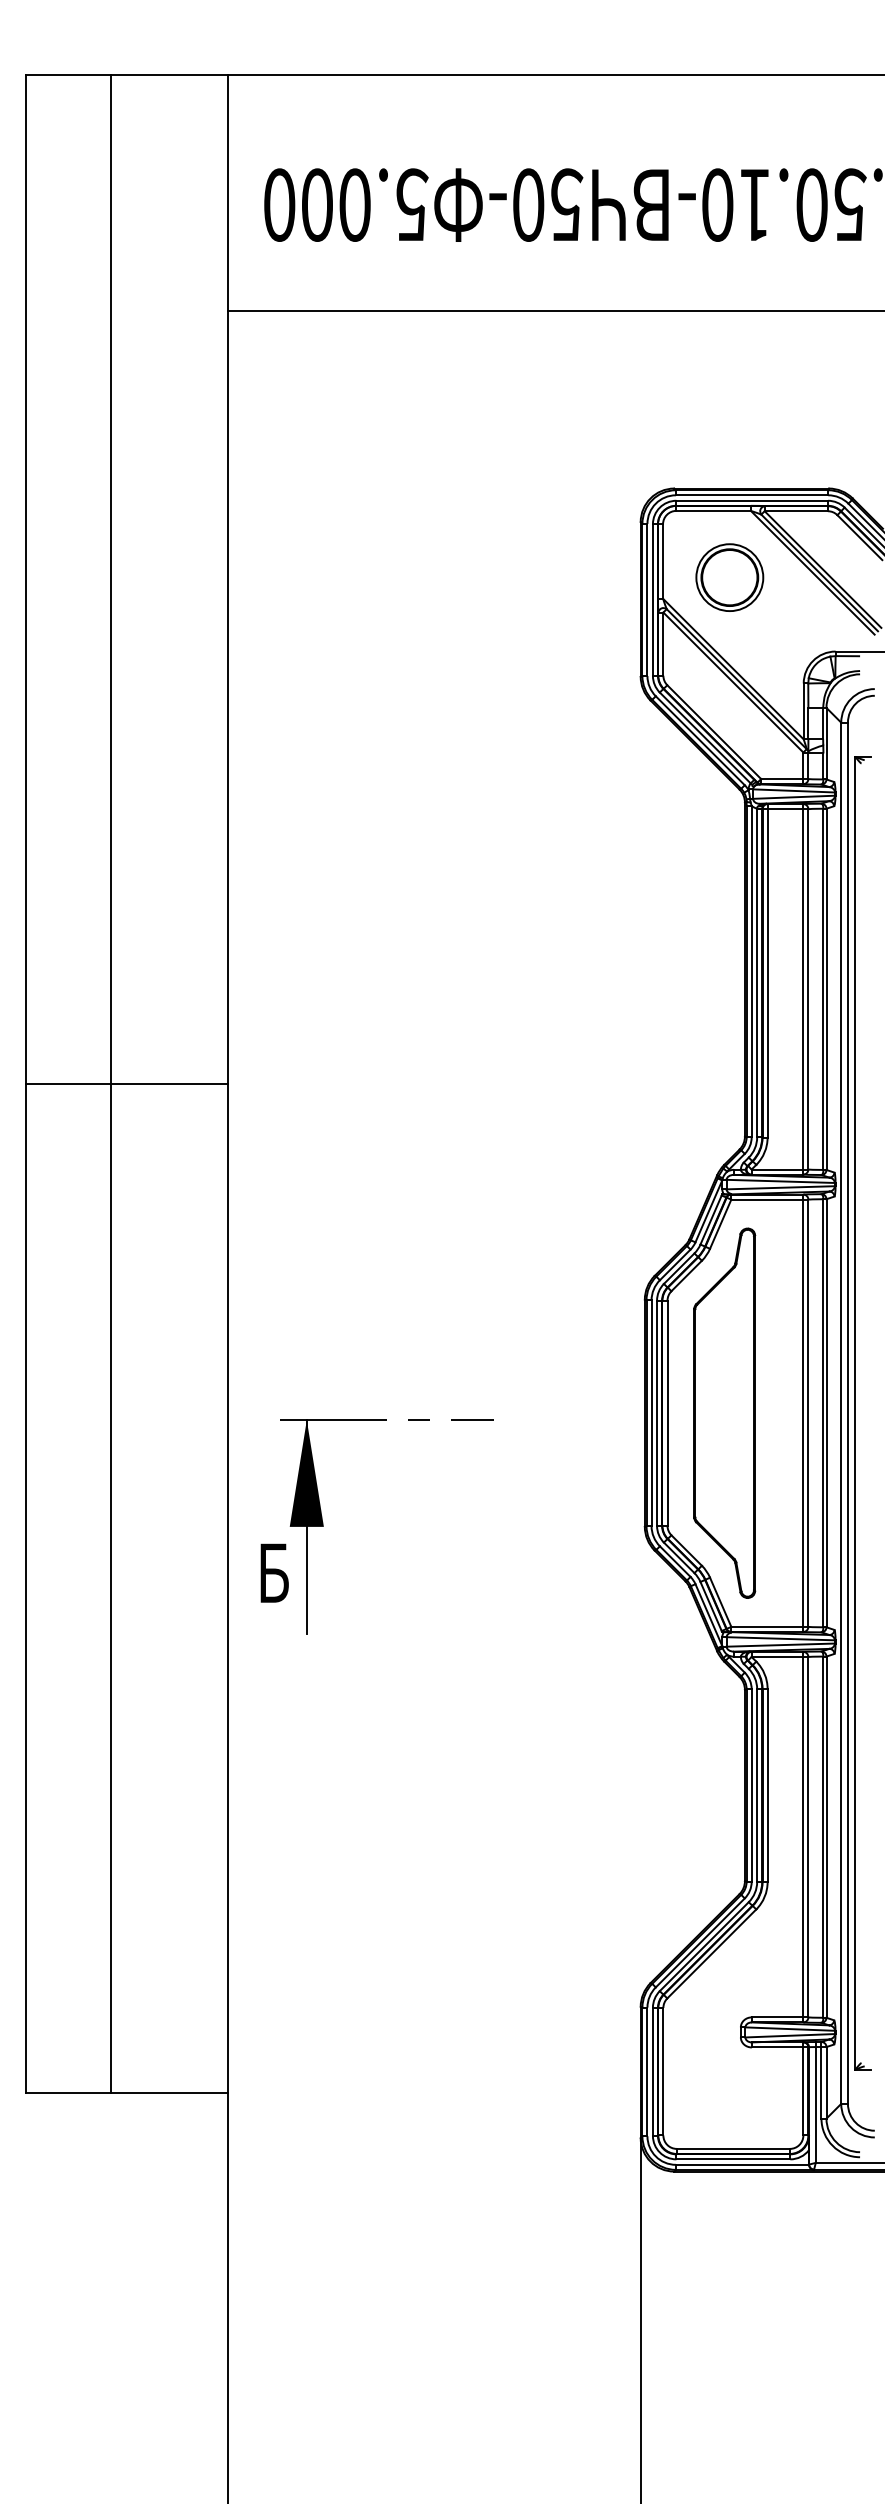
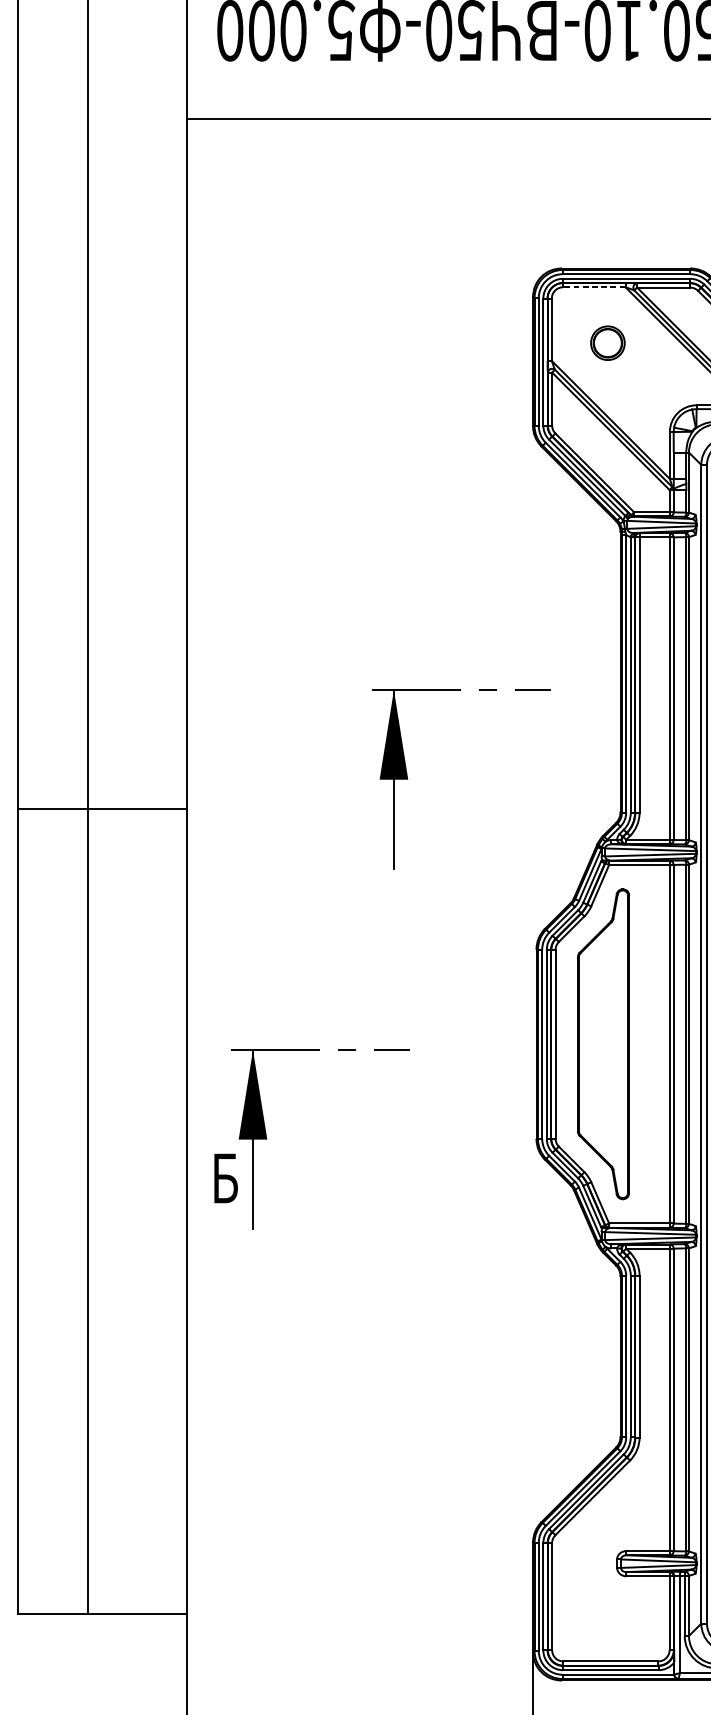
line: (713, 510) -> (594, 286), solid -> dashed
part: (729, 577) -> (607, 343), size x0.6
line: (127, 1083) -> (102, 808), moved
part: (491, 1097) -> (407, 779), added

